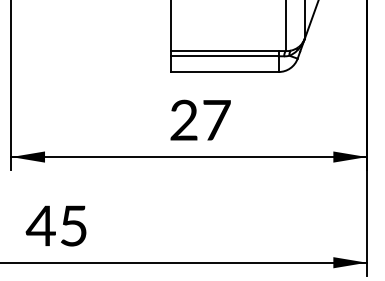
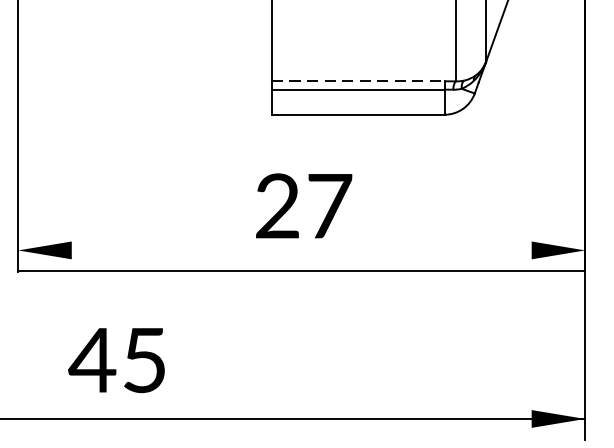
line: (225, 51) -> (359, 82), solid -> dashed
text: (200, 119) -> (303, 204), moved
line: (188, 157) -> (300, 271), moved
text: (55, 225) -> (115, 359), moved

